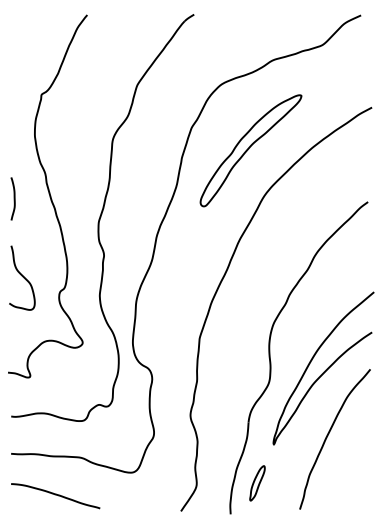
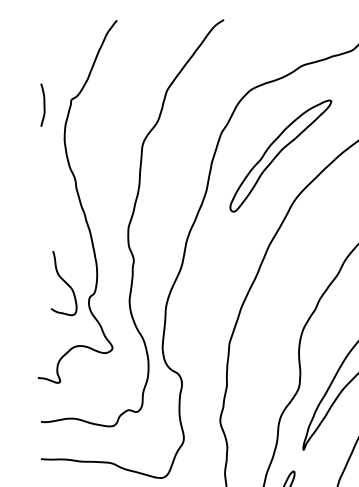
curve: (13, 198) -> (43, 104), moved
curve: (22, 277) -> (64, 282), moved

